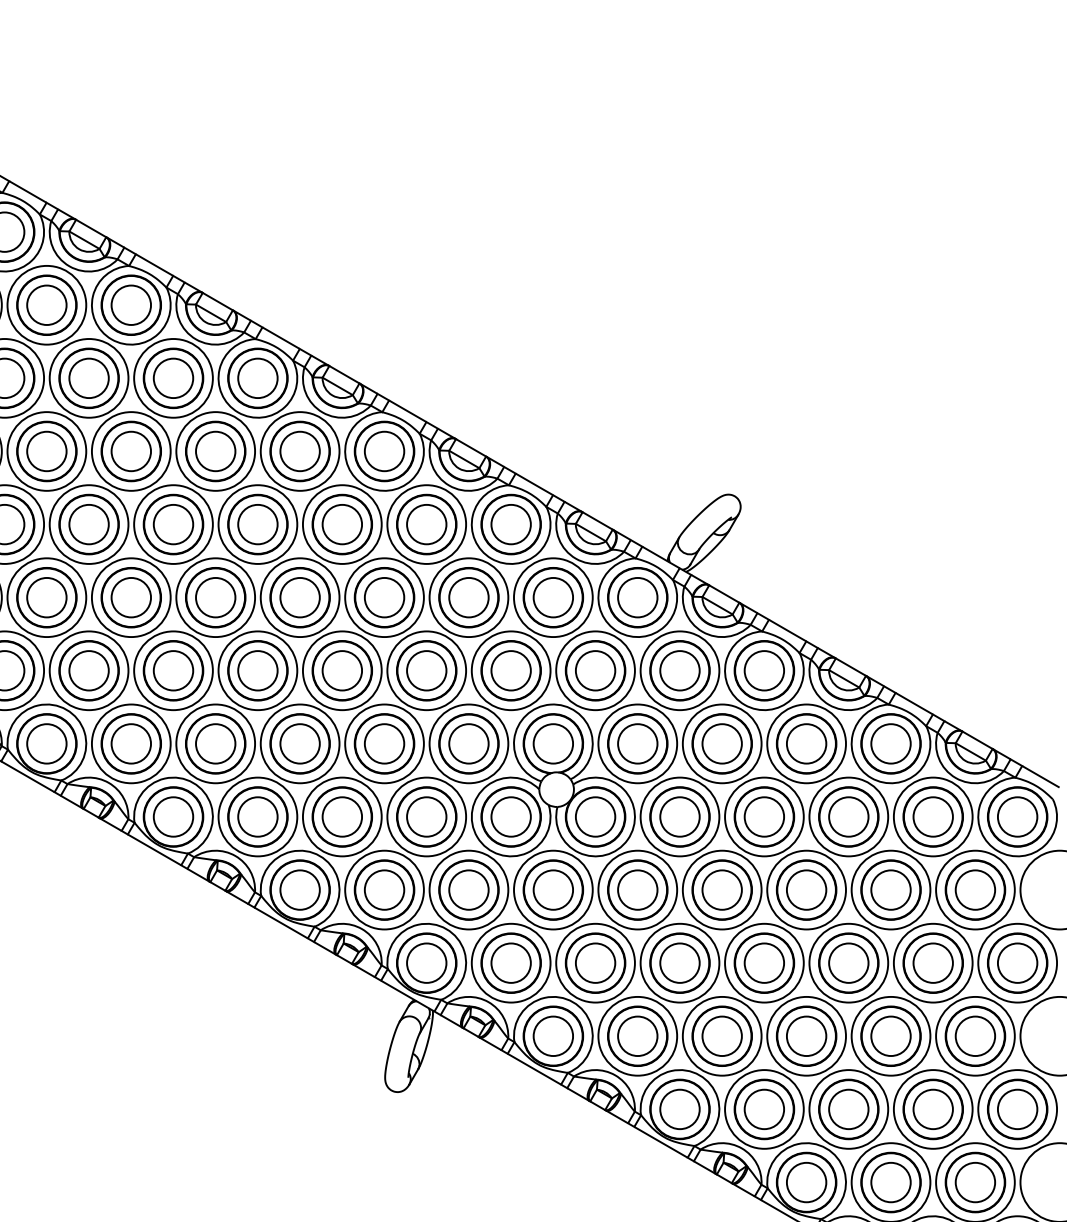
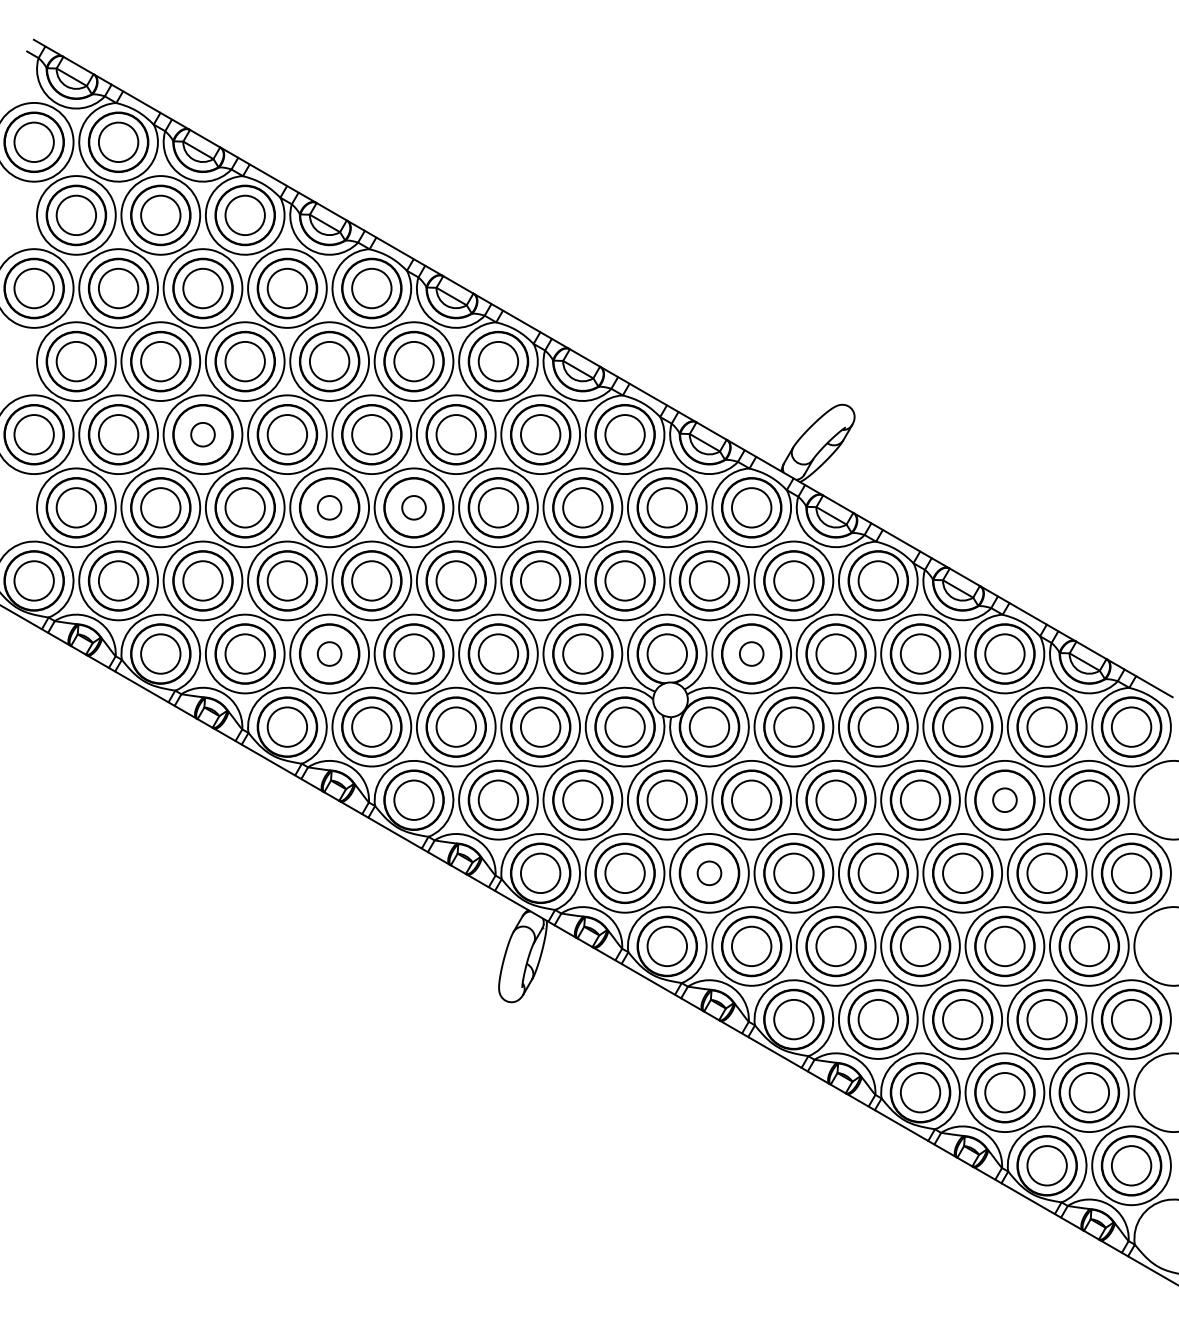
circle: (88, 524) -> (202, 434), size x0.6
circle: (215, 597) -> (329, 507), size x0.6
circle: (299, 597) -> (413, 507), size x0.6
circle: (215, 743) -> (329, 653), size x0.6
circle: (637, 743) -> (751, 653), size x0.6
circle: (890, 889) -> (1004, 799), size x0.6
circle: (595, 963) -> (709, 873), size x0.6

